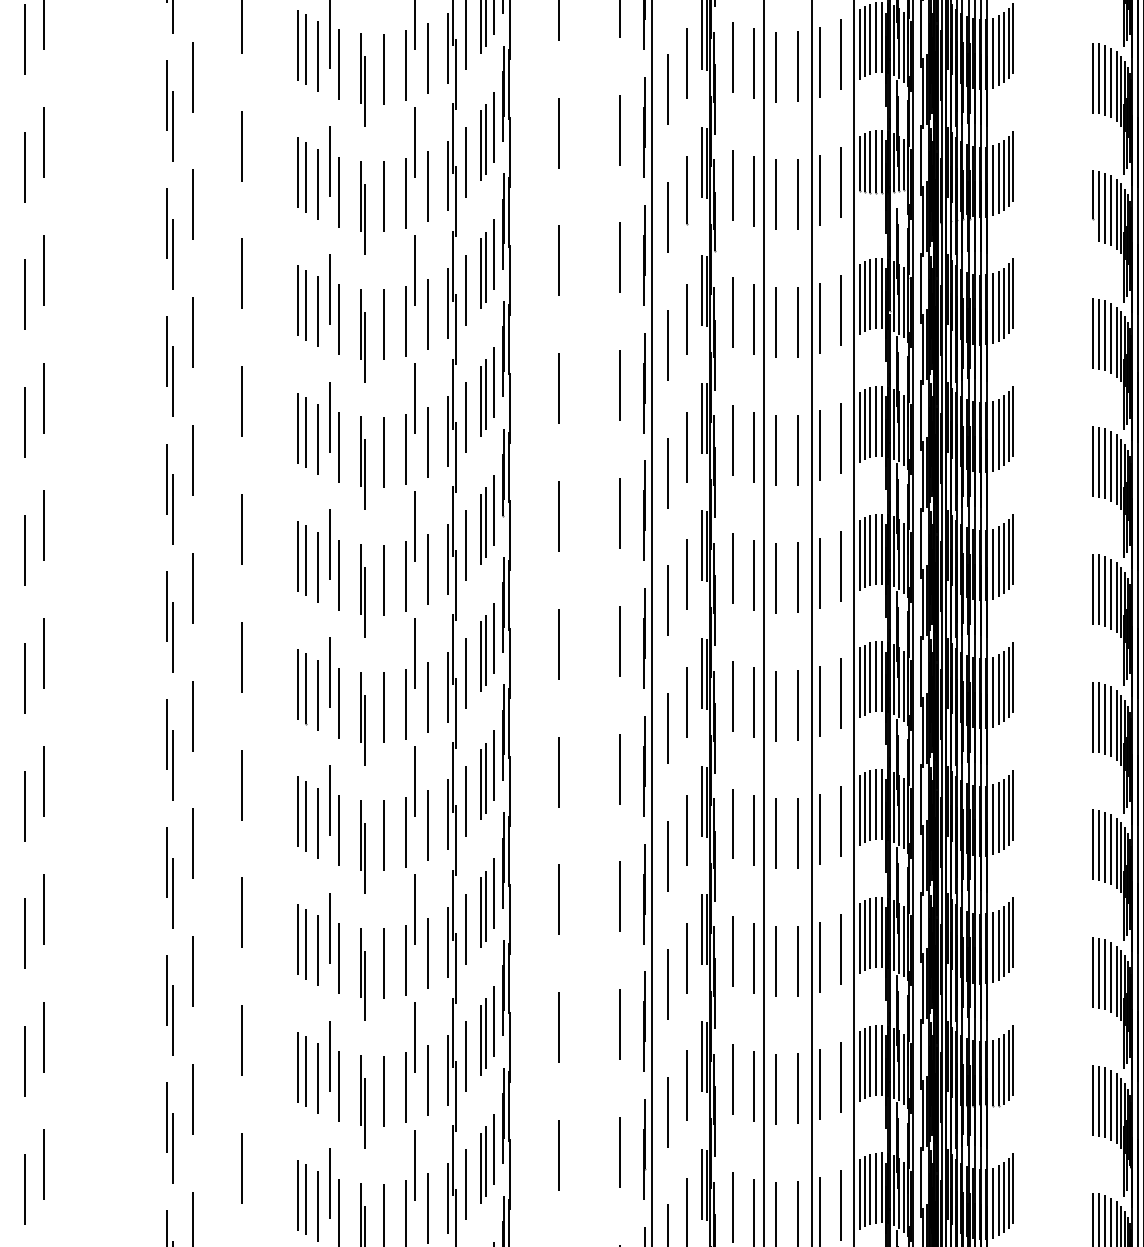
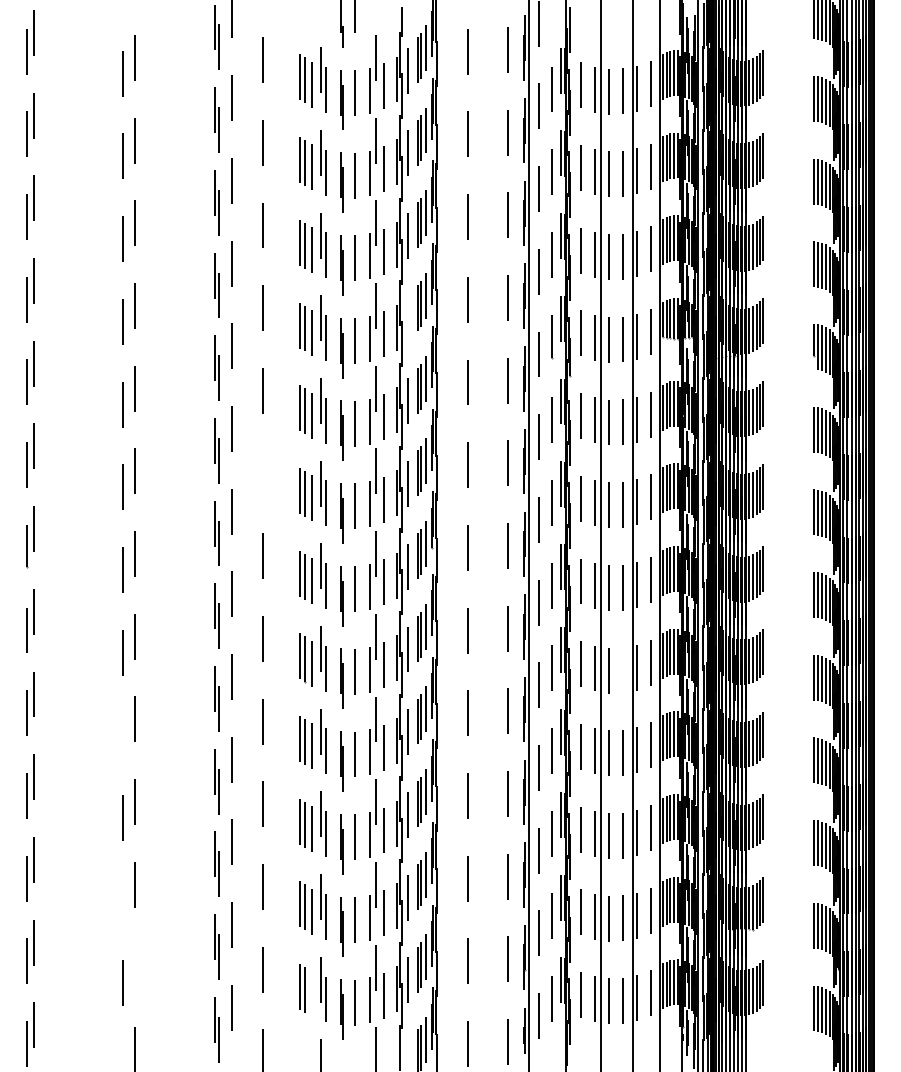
line: (466, 161) -> (408, 318), removed
line: (240, 401) -> (262, 473), removed
line: (798, 705) -> (623, 670), removed
line: (25, 806) -> (123, 735), removed
line: (24, 1061) -> (122, 900), removed
line: (44, 1164) -> (135, 967), removed
line: (317, 1206) -> (312, 994), removed

